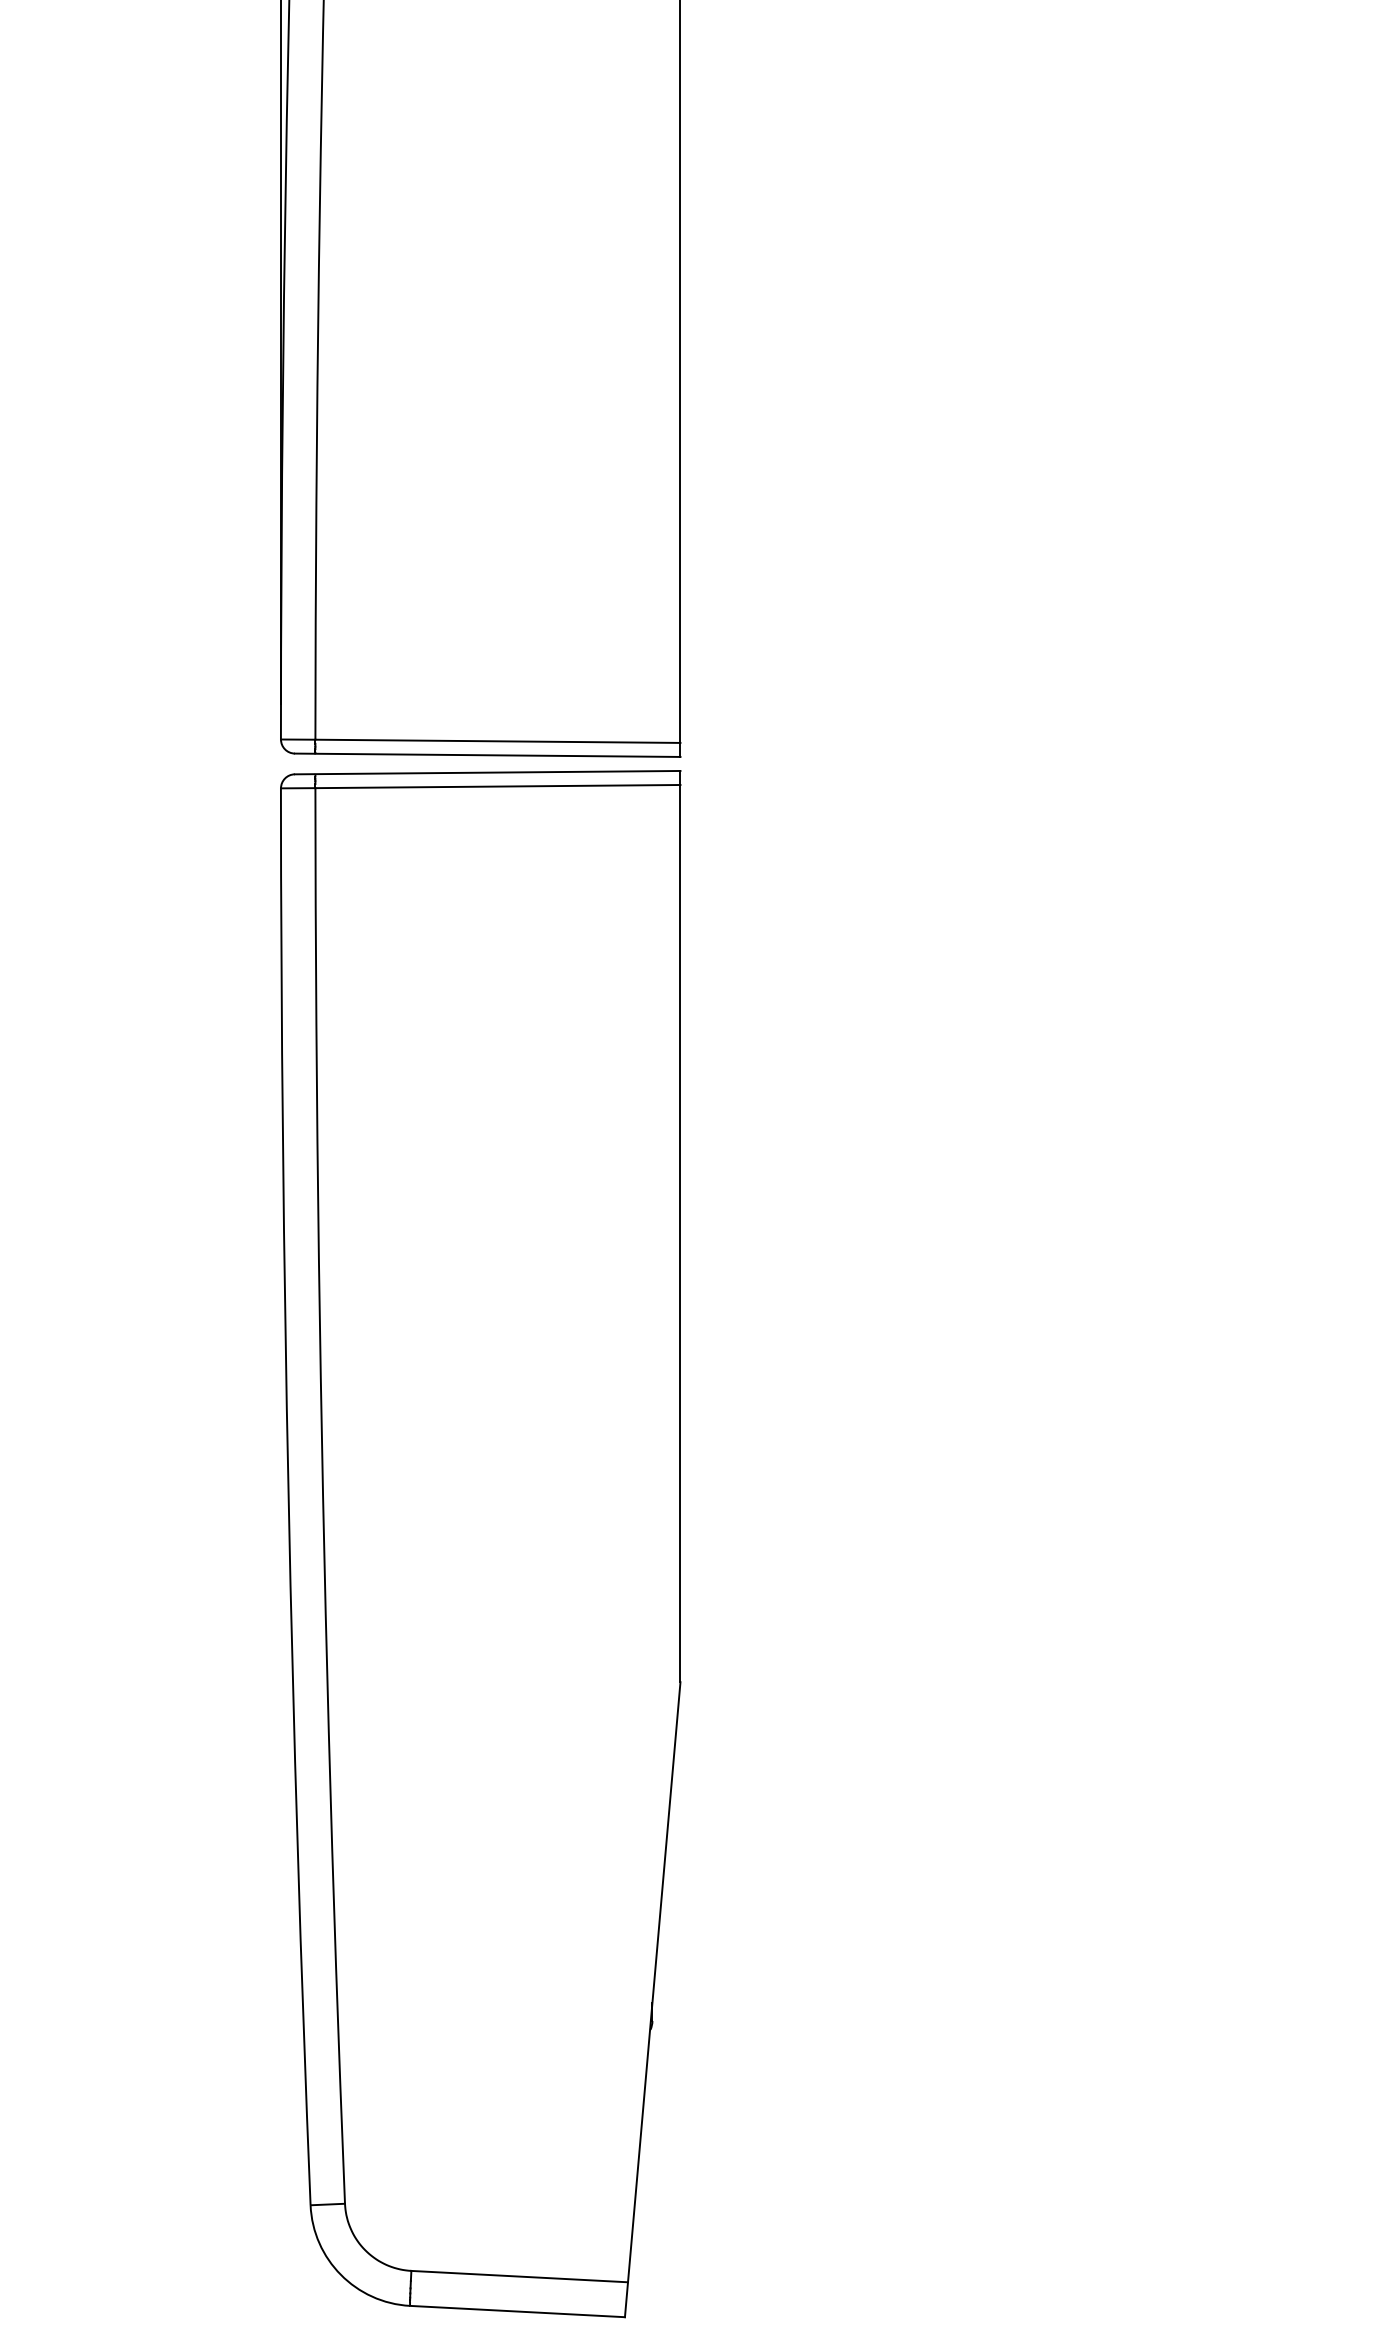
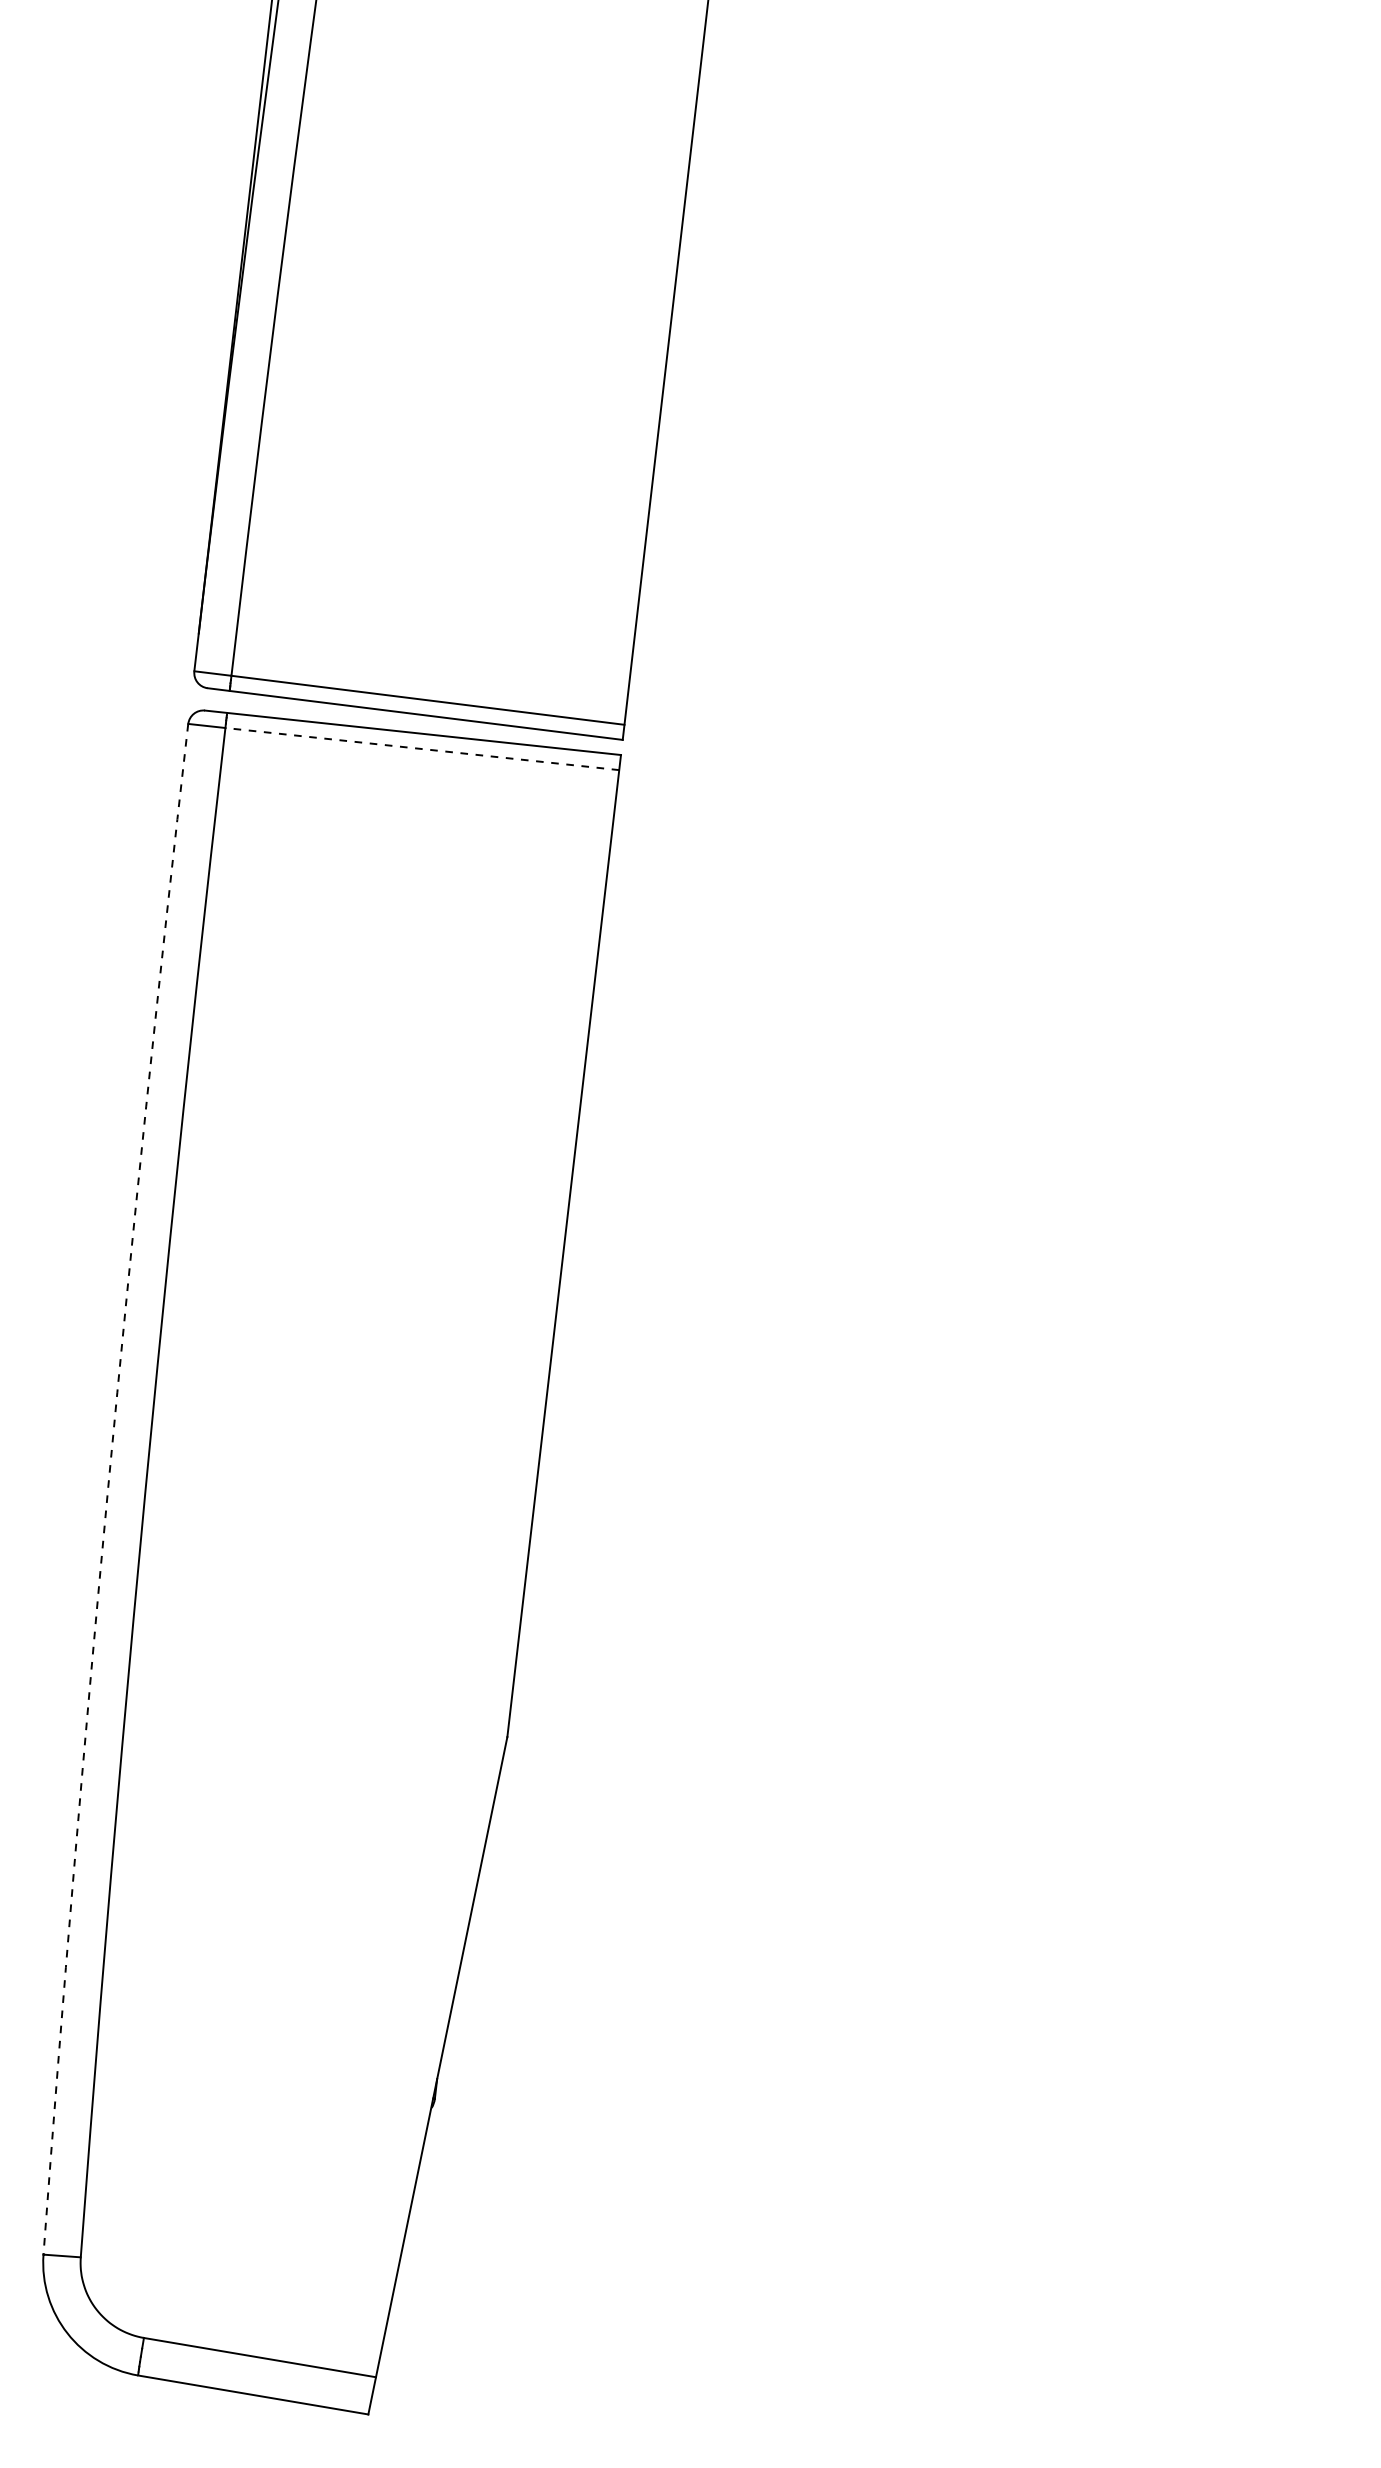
line: (497, 786) -> (421, 748), solid -> dashed
arc: (288, 1496) -> (108, 1488), solid -> dashed

